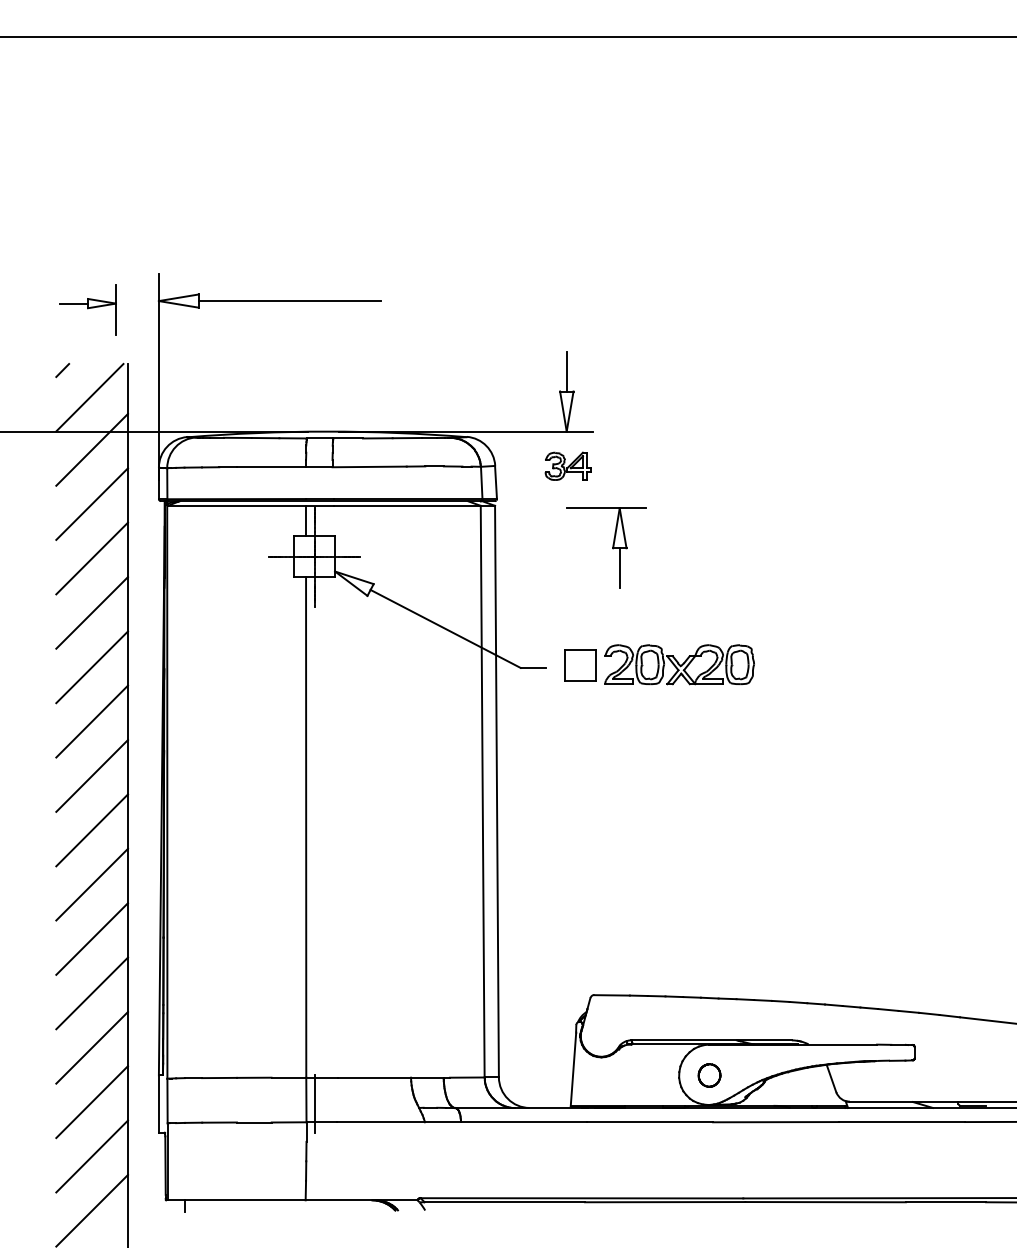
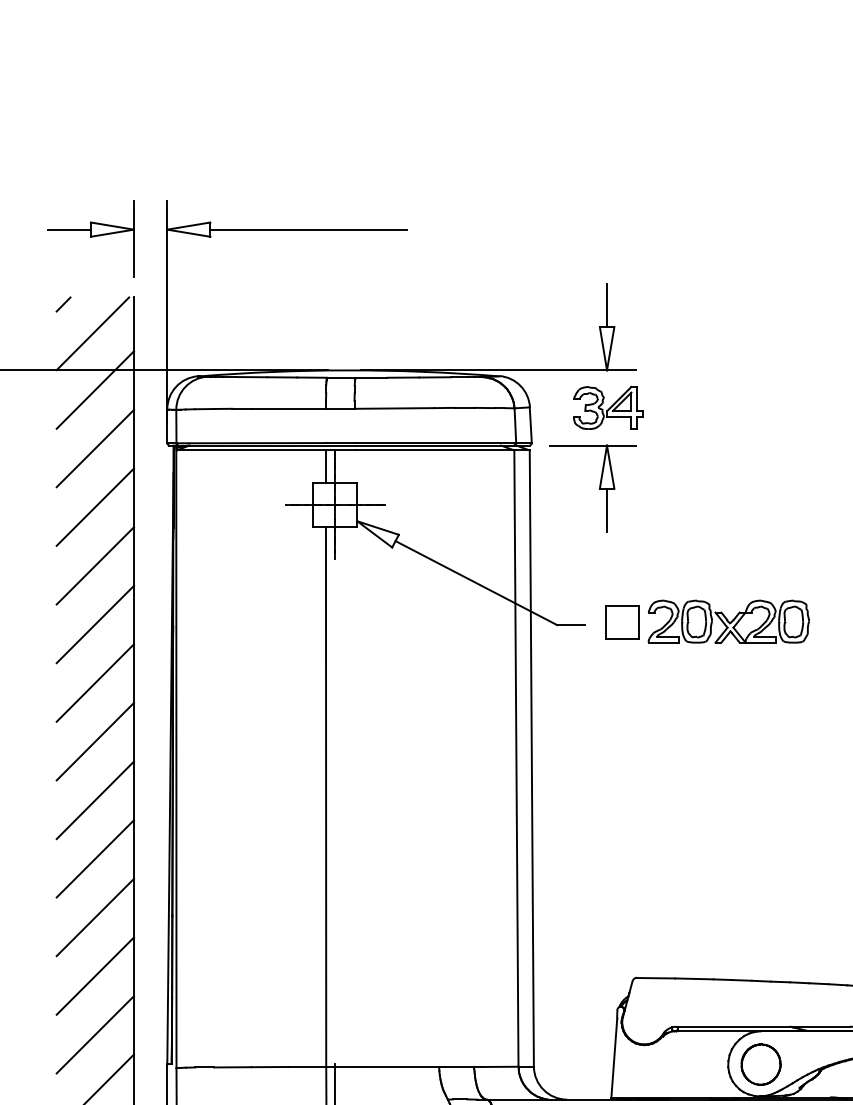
part: (87, 309) -> (90, 238), size x1.43
part: (567, 465) -> (607, 406), size x1.43
part: (606, 547) -> (592, 487), moved
part: (709, 1075) -> (760, 1064), size x1.67

